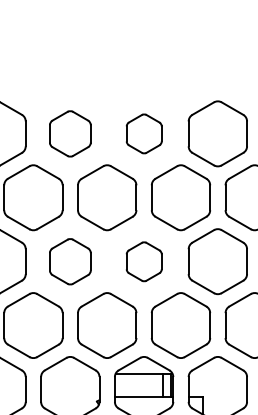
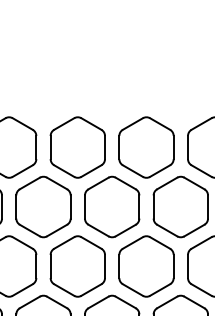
part: (70, 133) -> (78, 147), size x1.43
part: (144, 133) -> (146, 147), size x1.67
part: (70, 261) -> (78, 266), size x1.43
part: (144, 261) -> (146, 266), size x1.67

